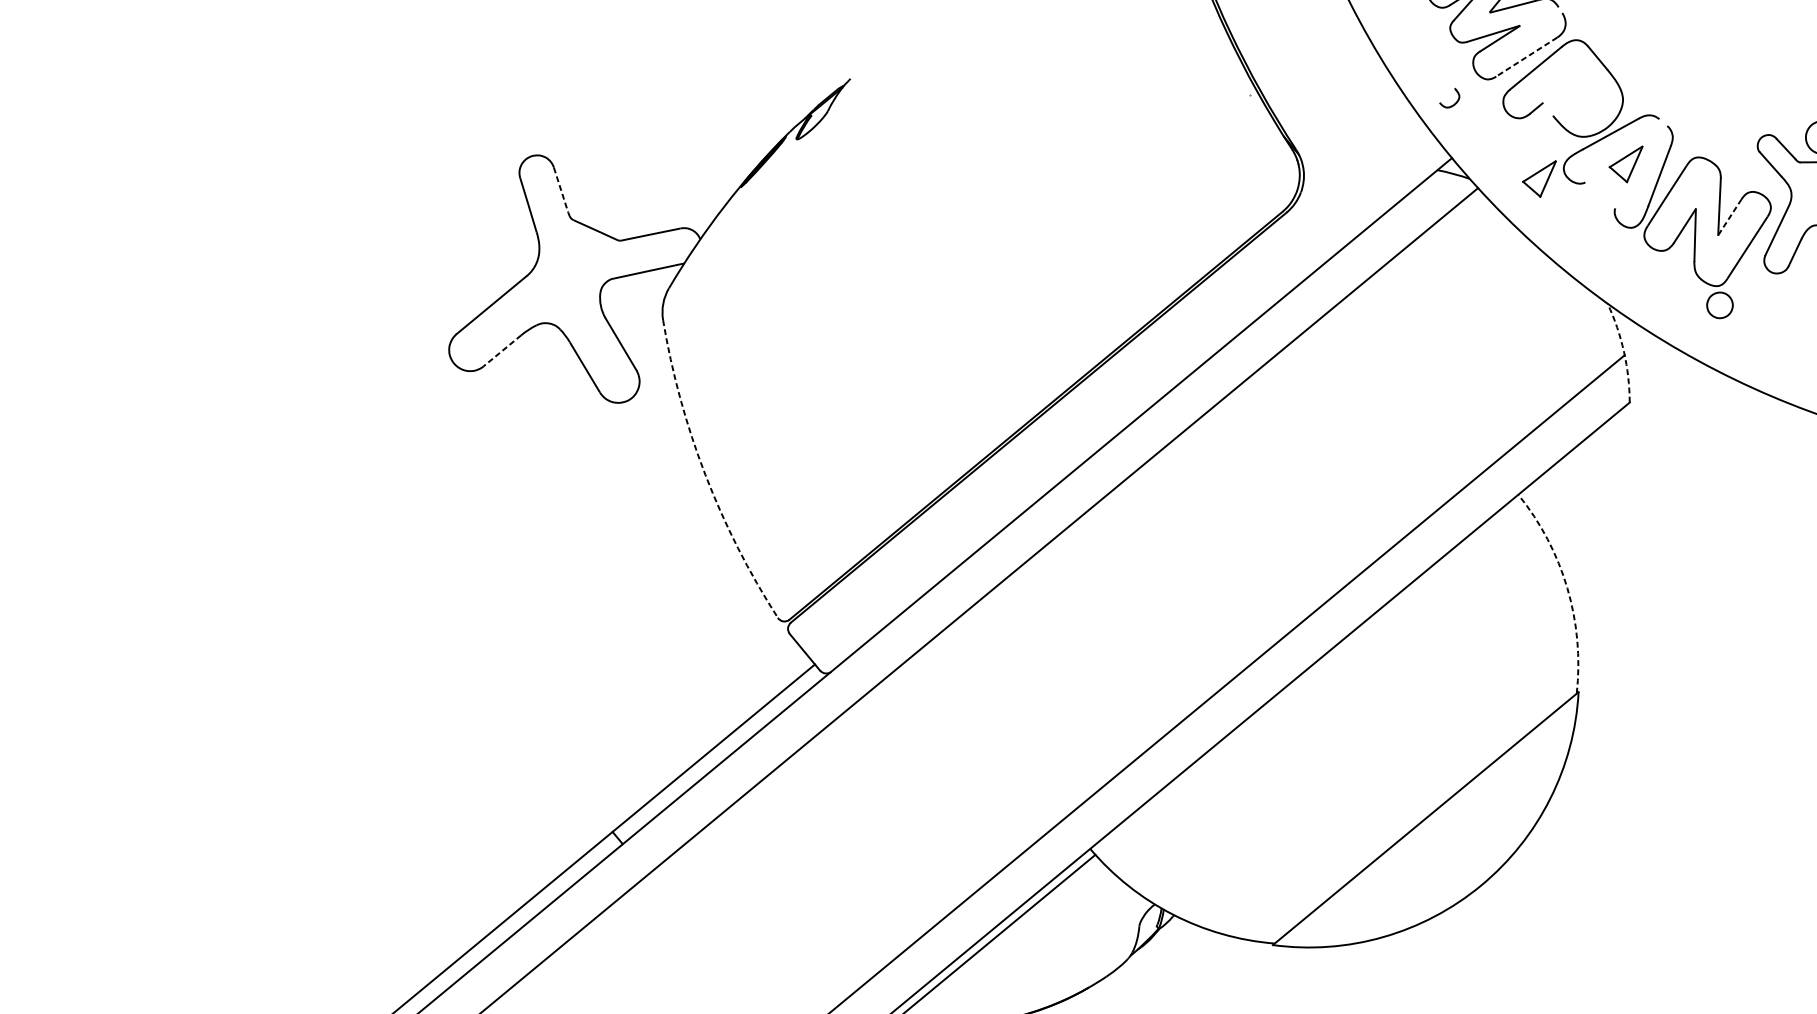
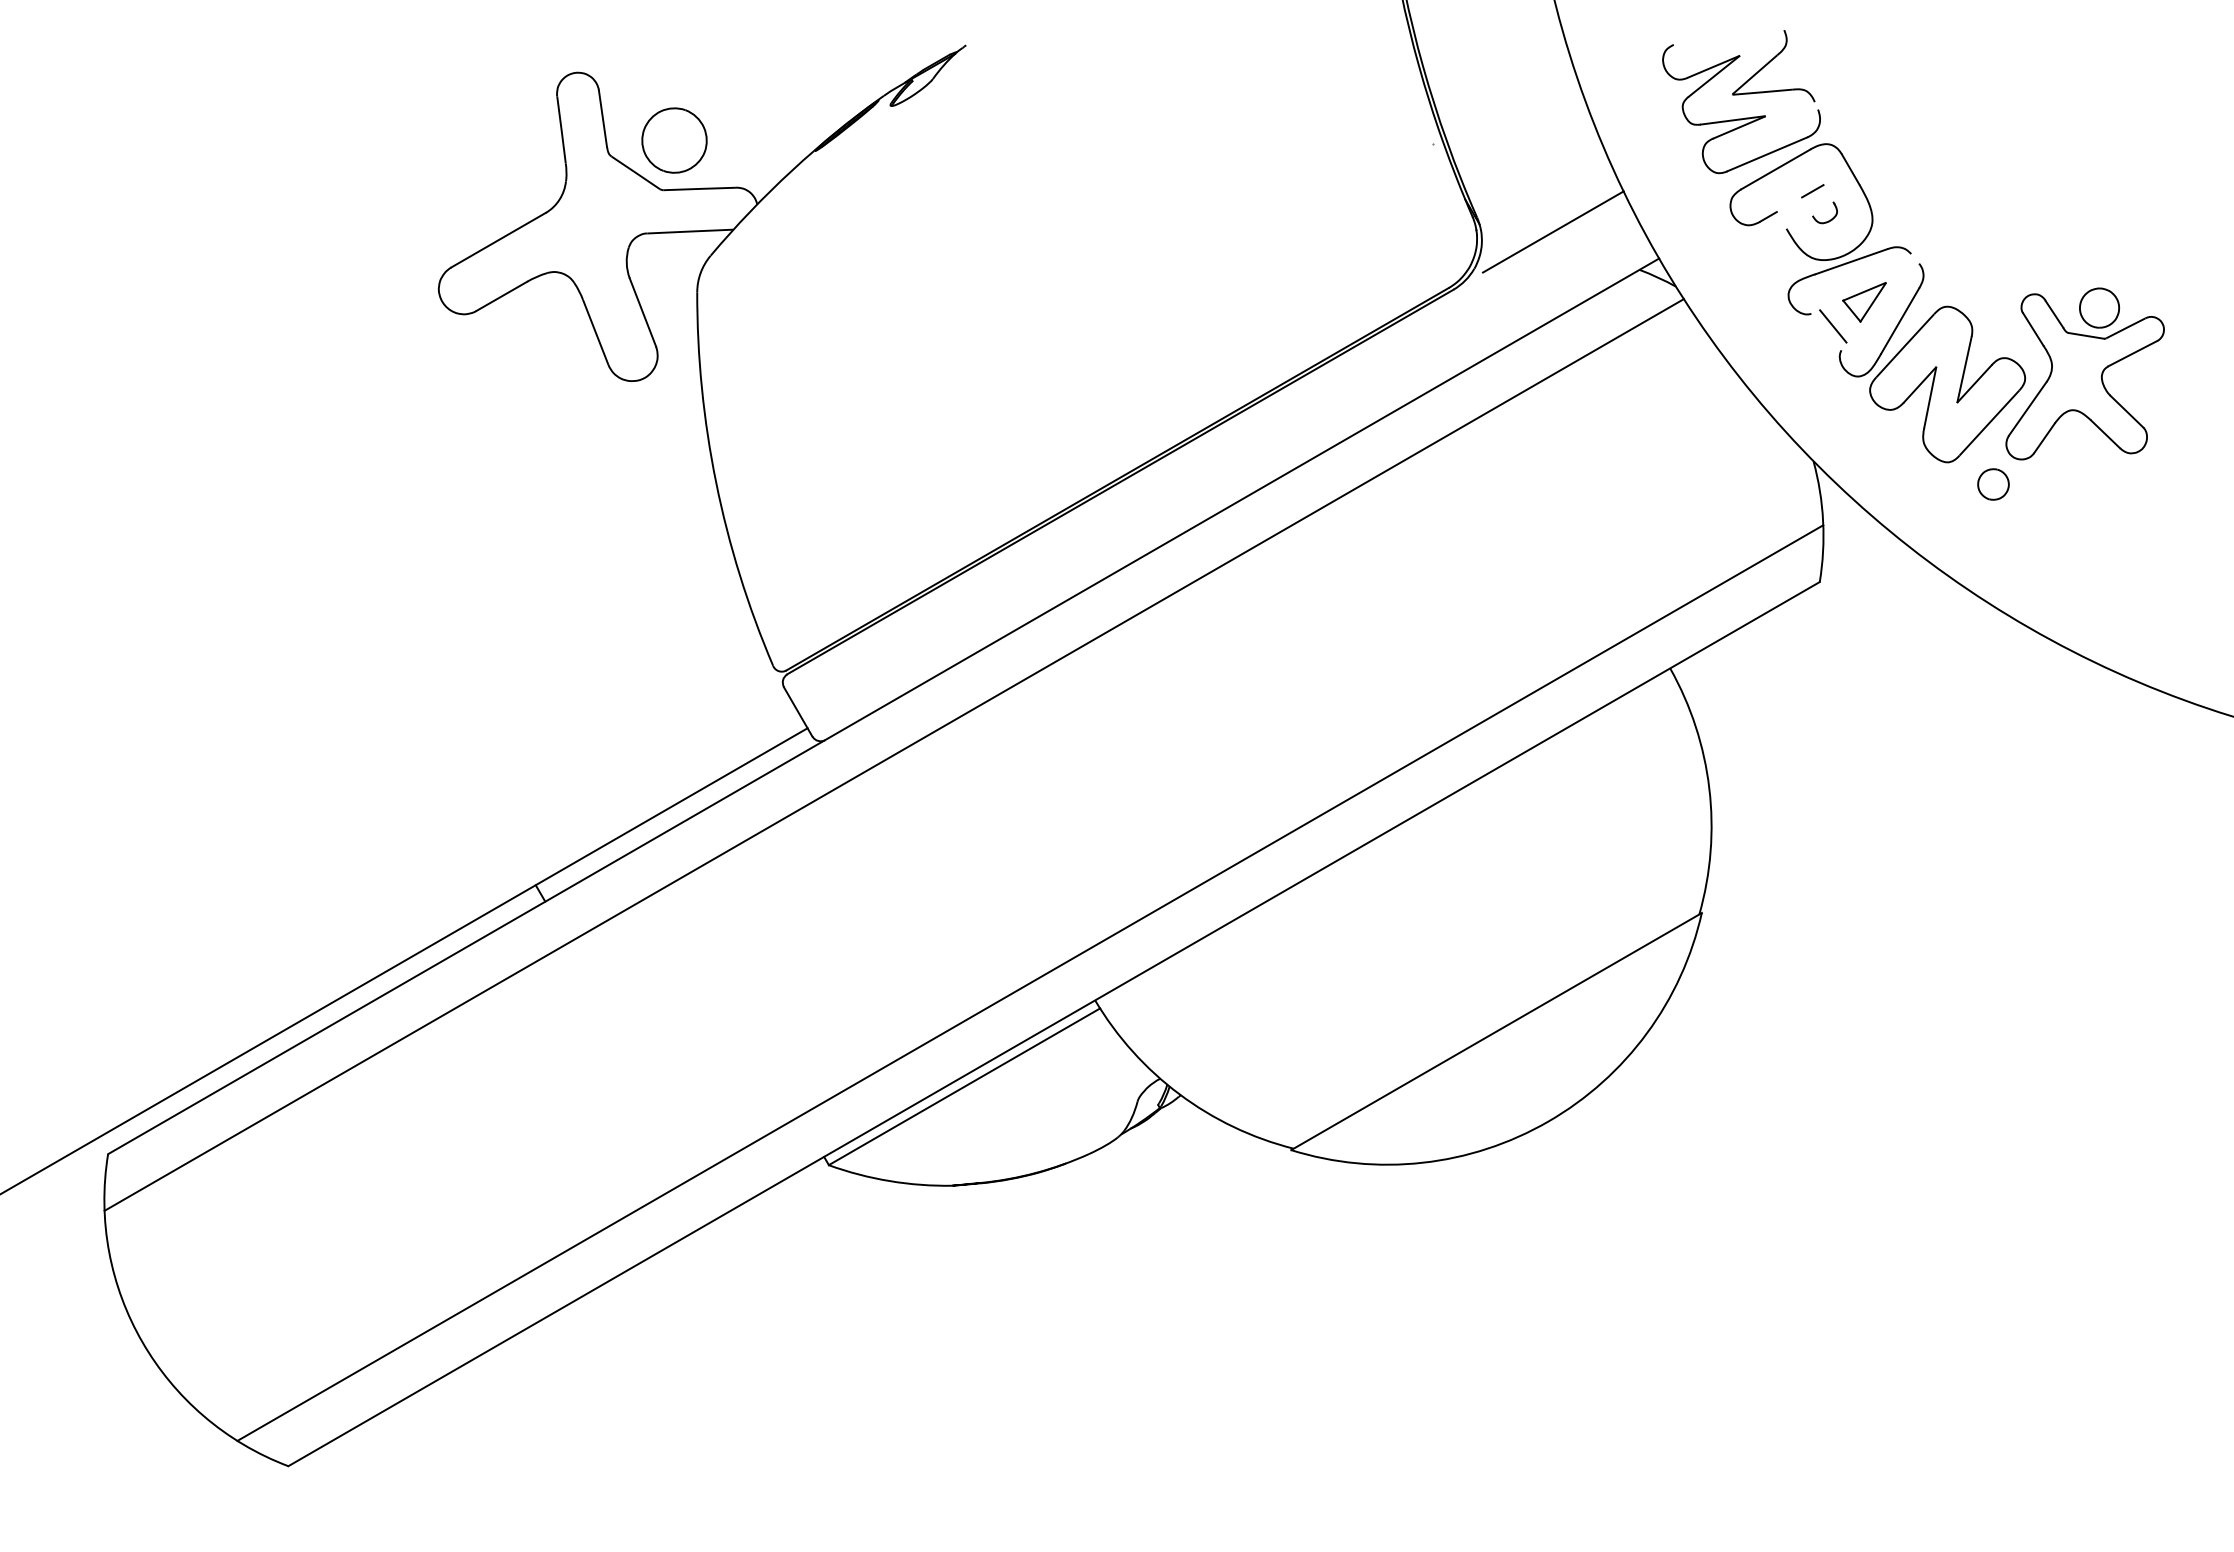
line: (1526, 57) -> (1766, 154), dashed -> solid
line: (1569, 81) -> (1812, 191), added
curve: (1455, 102) -> (1831, 218), moved
line: (1361, 150) -> (1553, 231), added
part: (1540, 180) -> (1759, 302), removed
line: (1605, 189) -> (1833, 326), added
line: (561, 190) -> (603, 119), dashed -> solid
part: (623, 198) -> (674, 140), added
line: (1729, 217) -> (1974, 383), dashed -> solid
part: (1719, 305) -> (1993, 484), moved
line: (502, 350) -> (501, 296), dashed -> solid
arc: (1624, 352) -> (1823, 521), dashed -> solid
arc: (705, 474) -> (716, 482), dashed -> solid
arc: (1567, 588) -> (1709, 788), dashed -> solid

